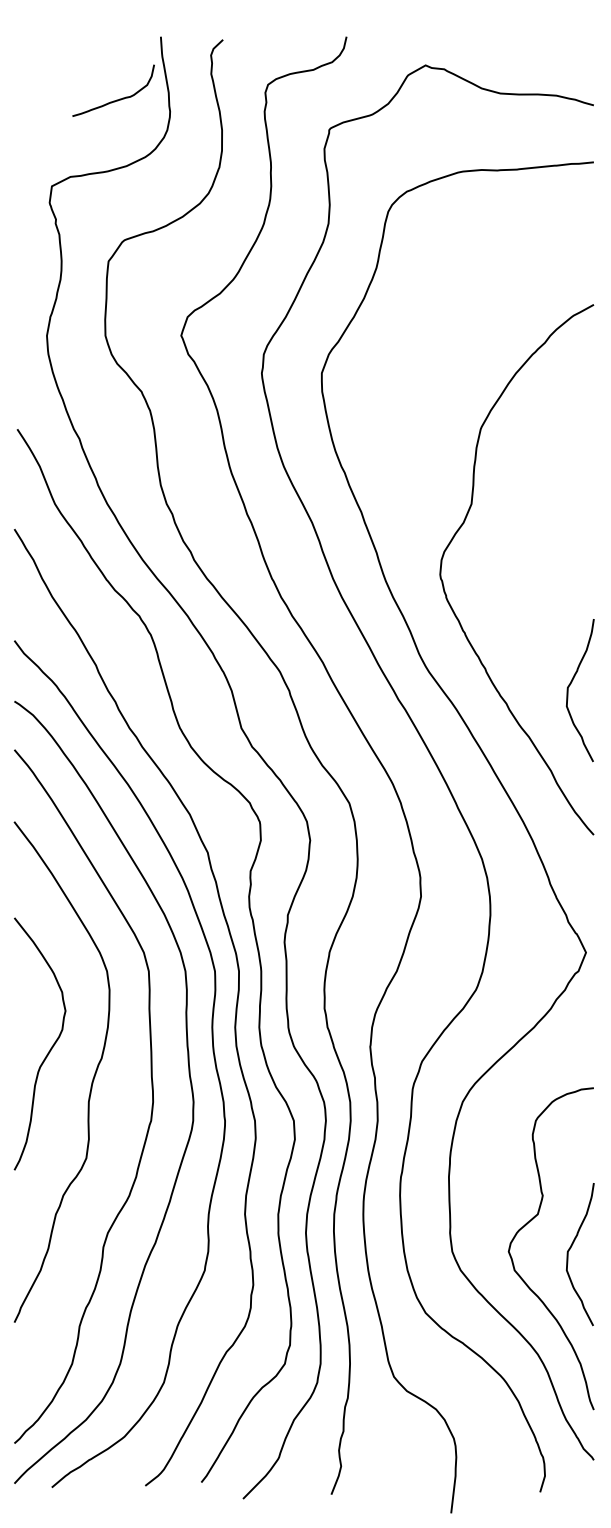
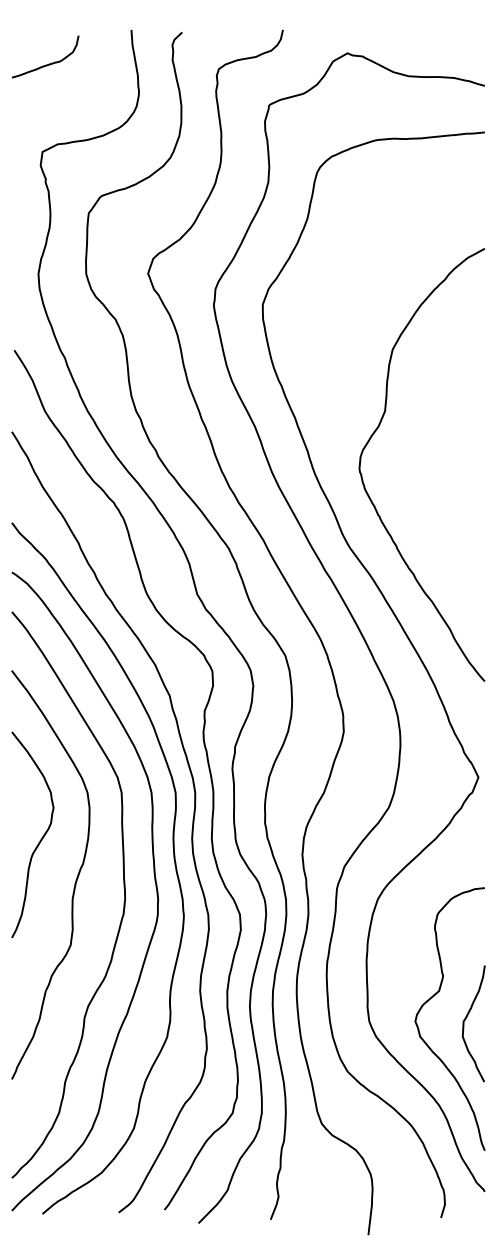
curve: (116, 99) -> (47, 63), moved
curve: (570, 685) -> (465, 559), removed
curve: (49, 1049) -> (40, 839), moved

